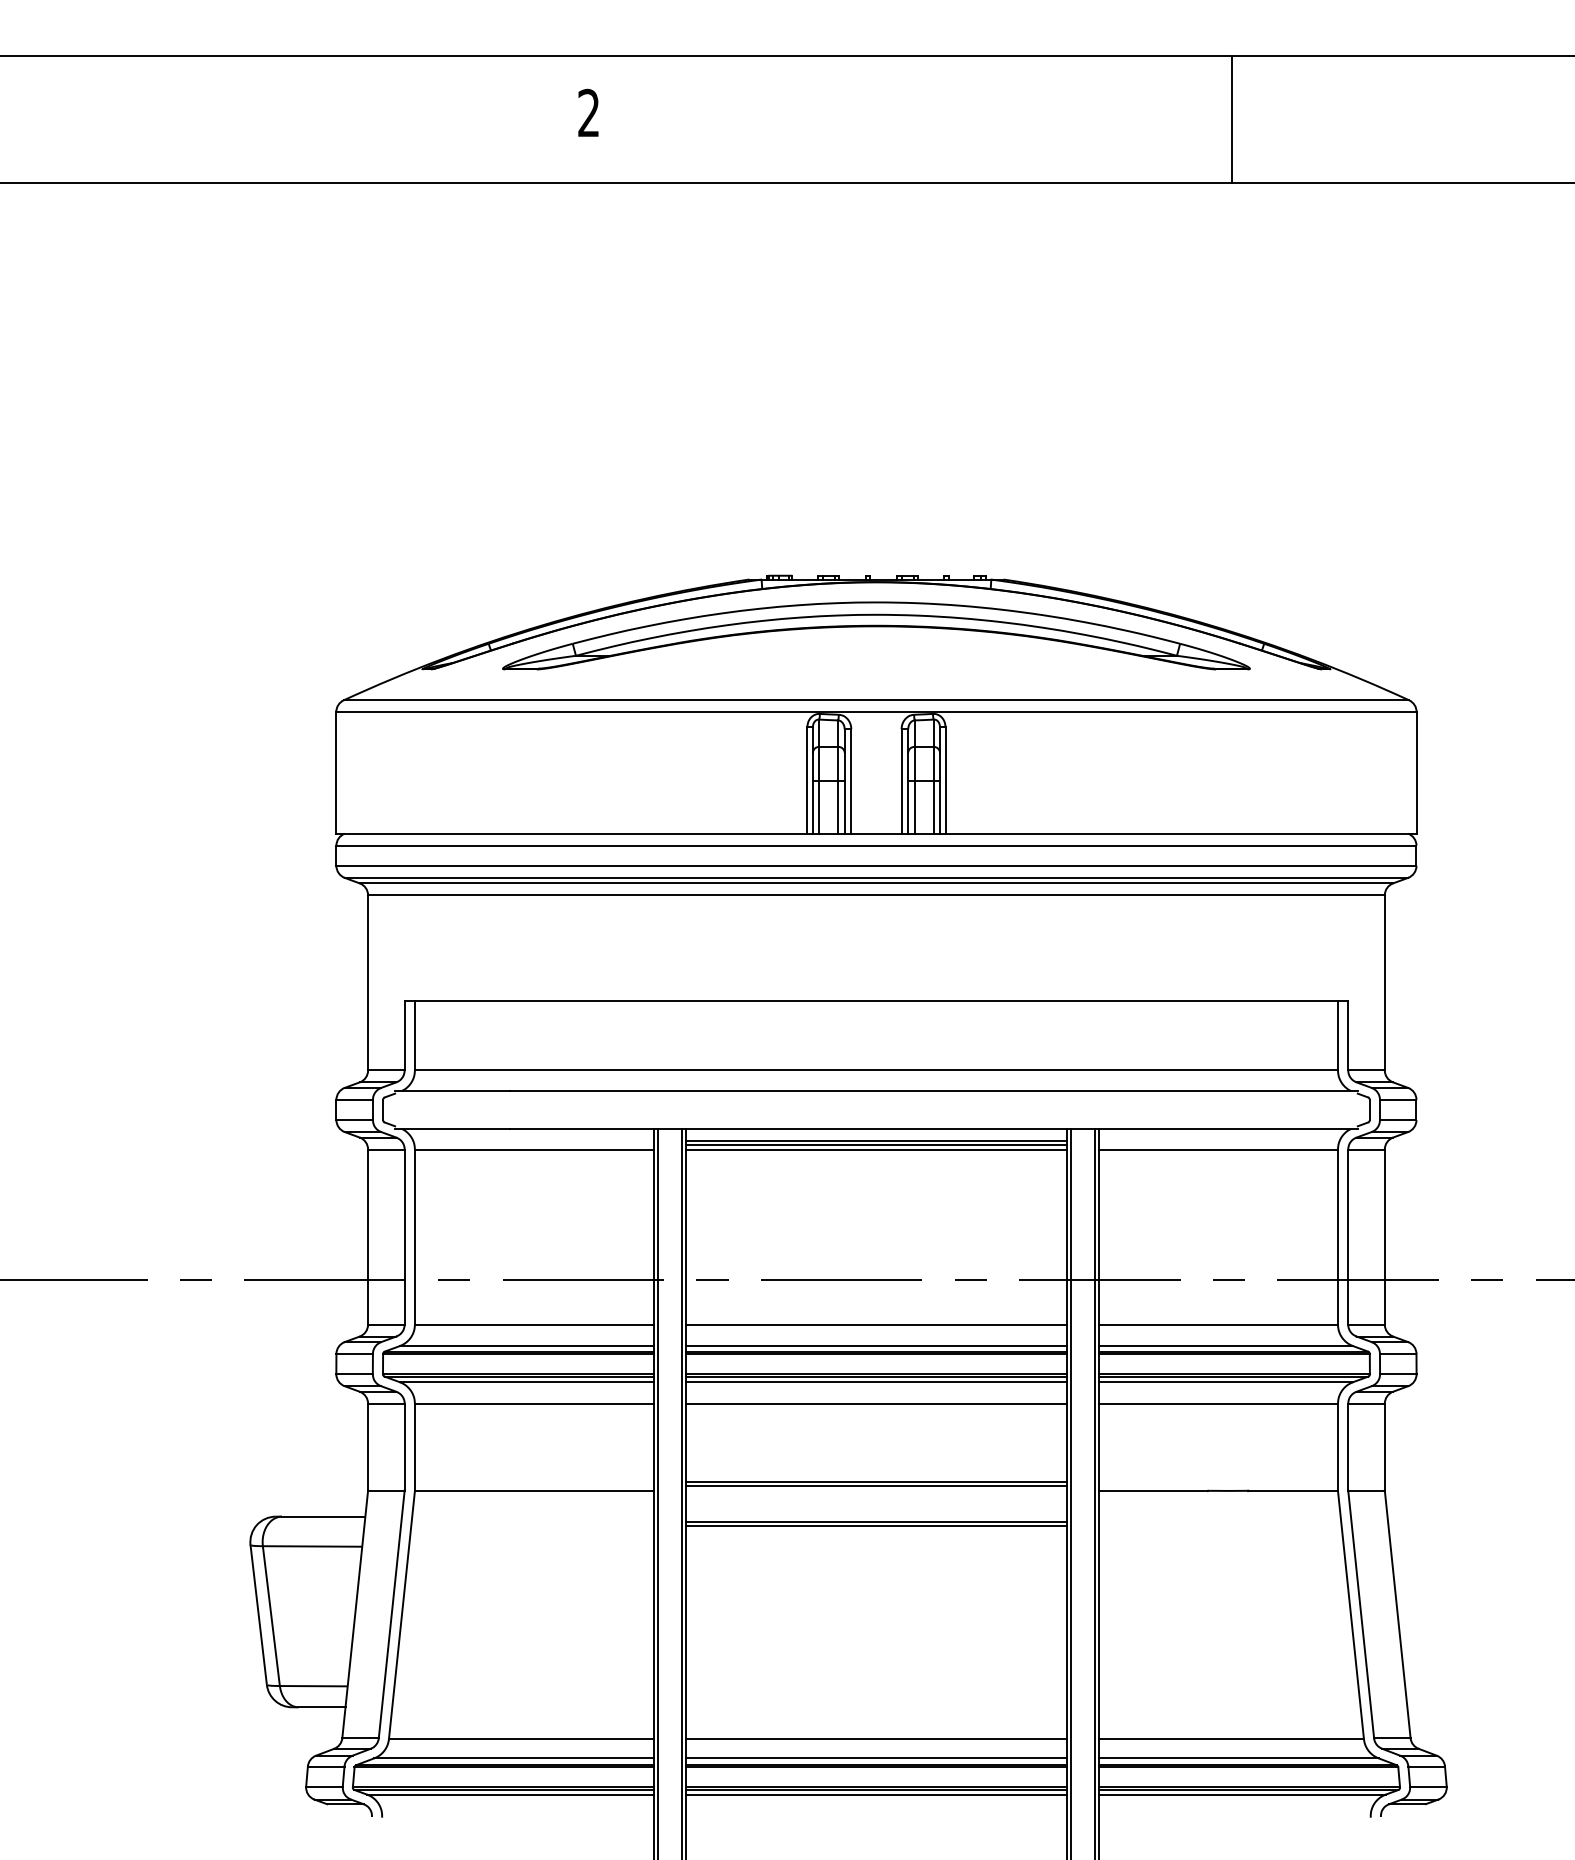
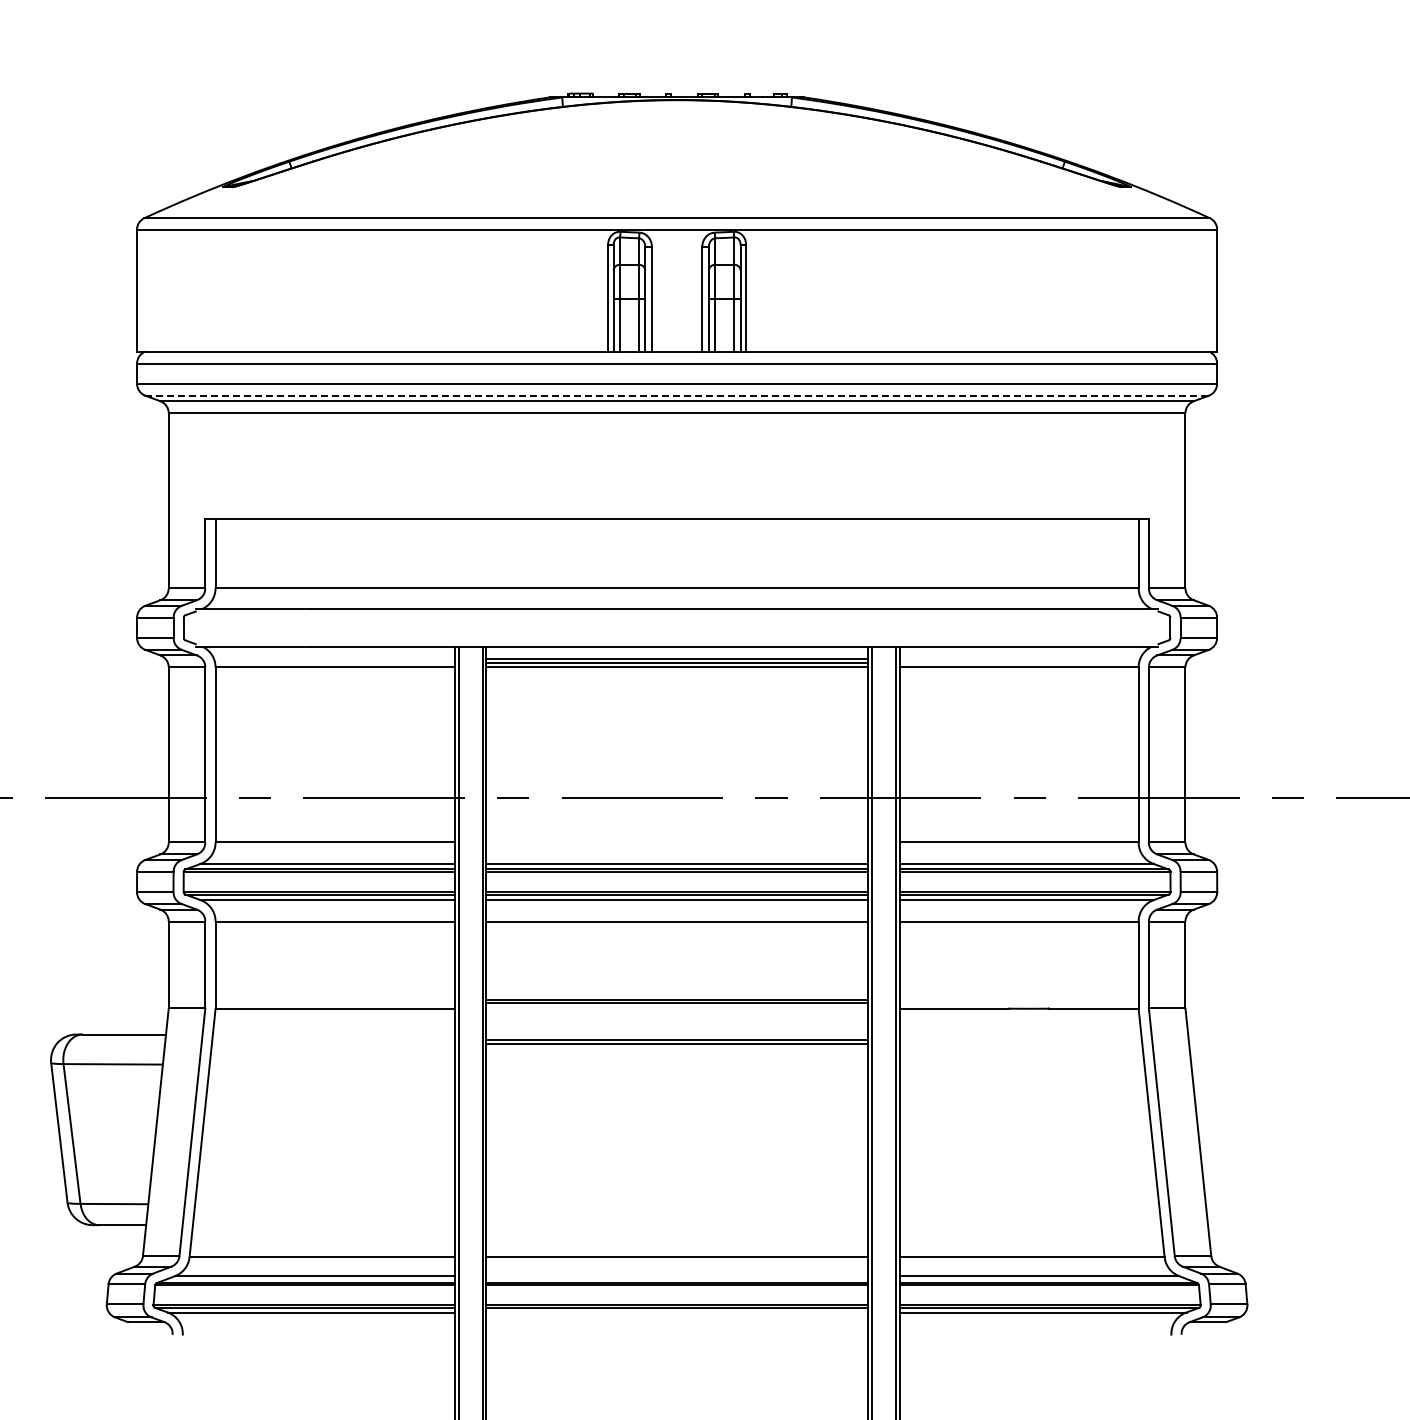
part: (876, 627) -> (677, 145), removed
line: (876, 877) -> (677, 395), solid -> dashed
line: (876, 1324) -> (677, 842), removed
line: (876, 1758) -> (677, 1276), removed
line: (876, 1794) -> (677, 1312), removed

